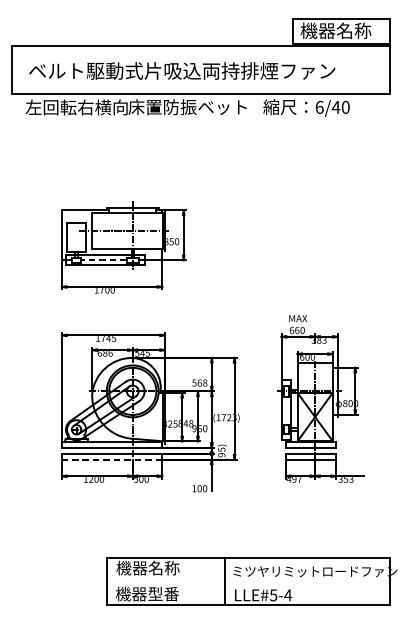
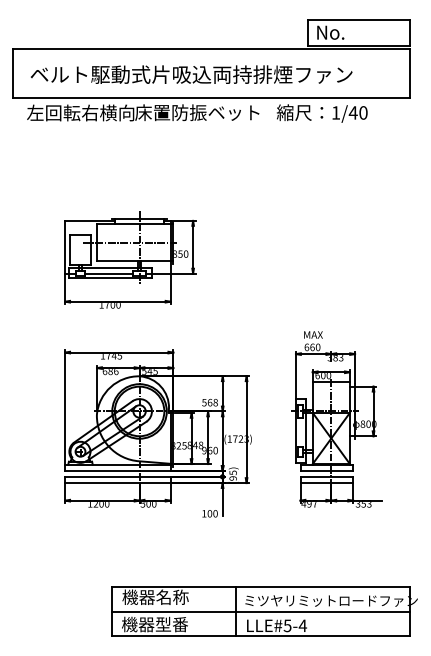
text: (336, 30) -> (353, 32), 機器名称 -> No.
text: (320, 106) -> (336, 112), 6/40 -> 1/40
line: (104, 260) -> (109, 273), dashed -> solid
line: (111, 459) -> (117, 483), dashed -> solid
line: (247, 581) -> (260, 611), added

